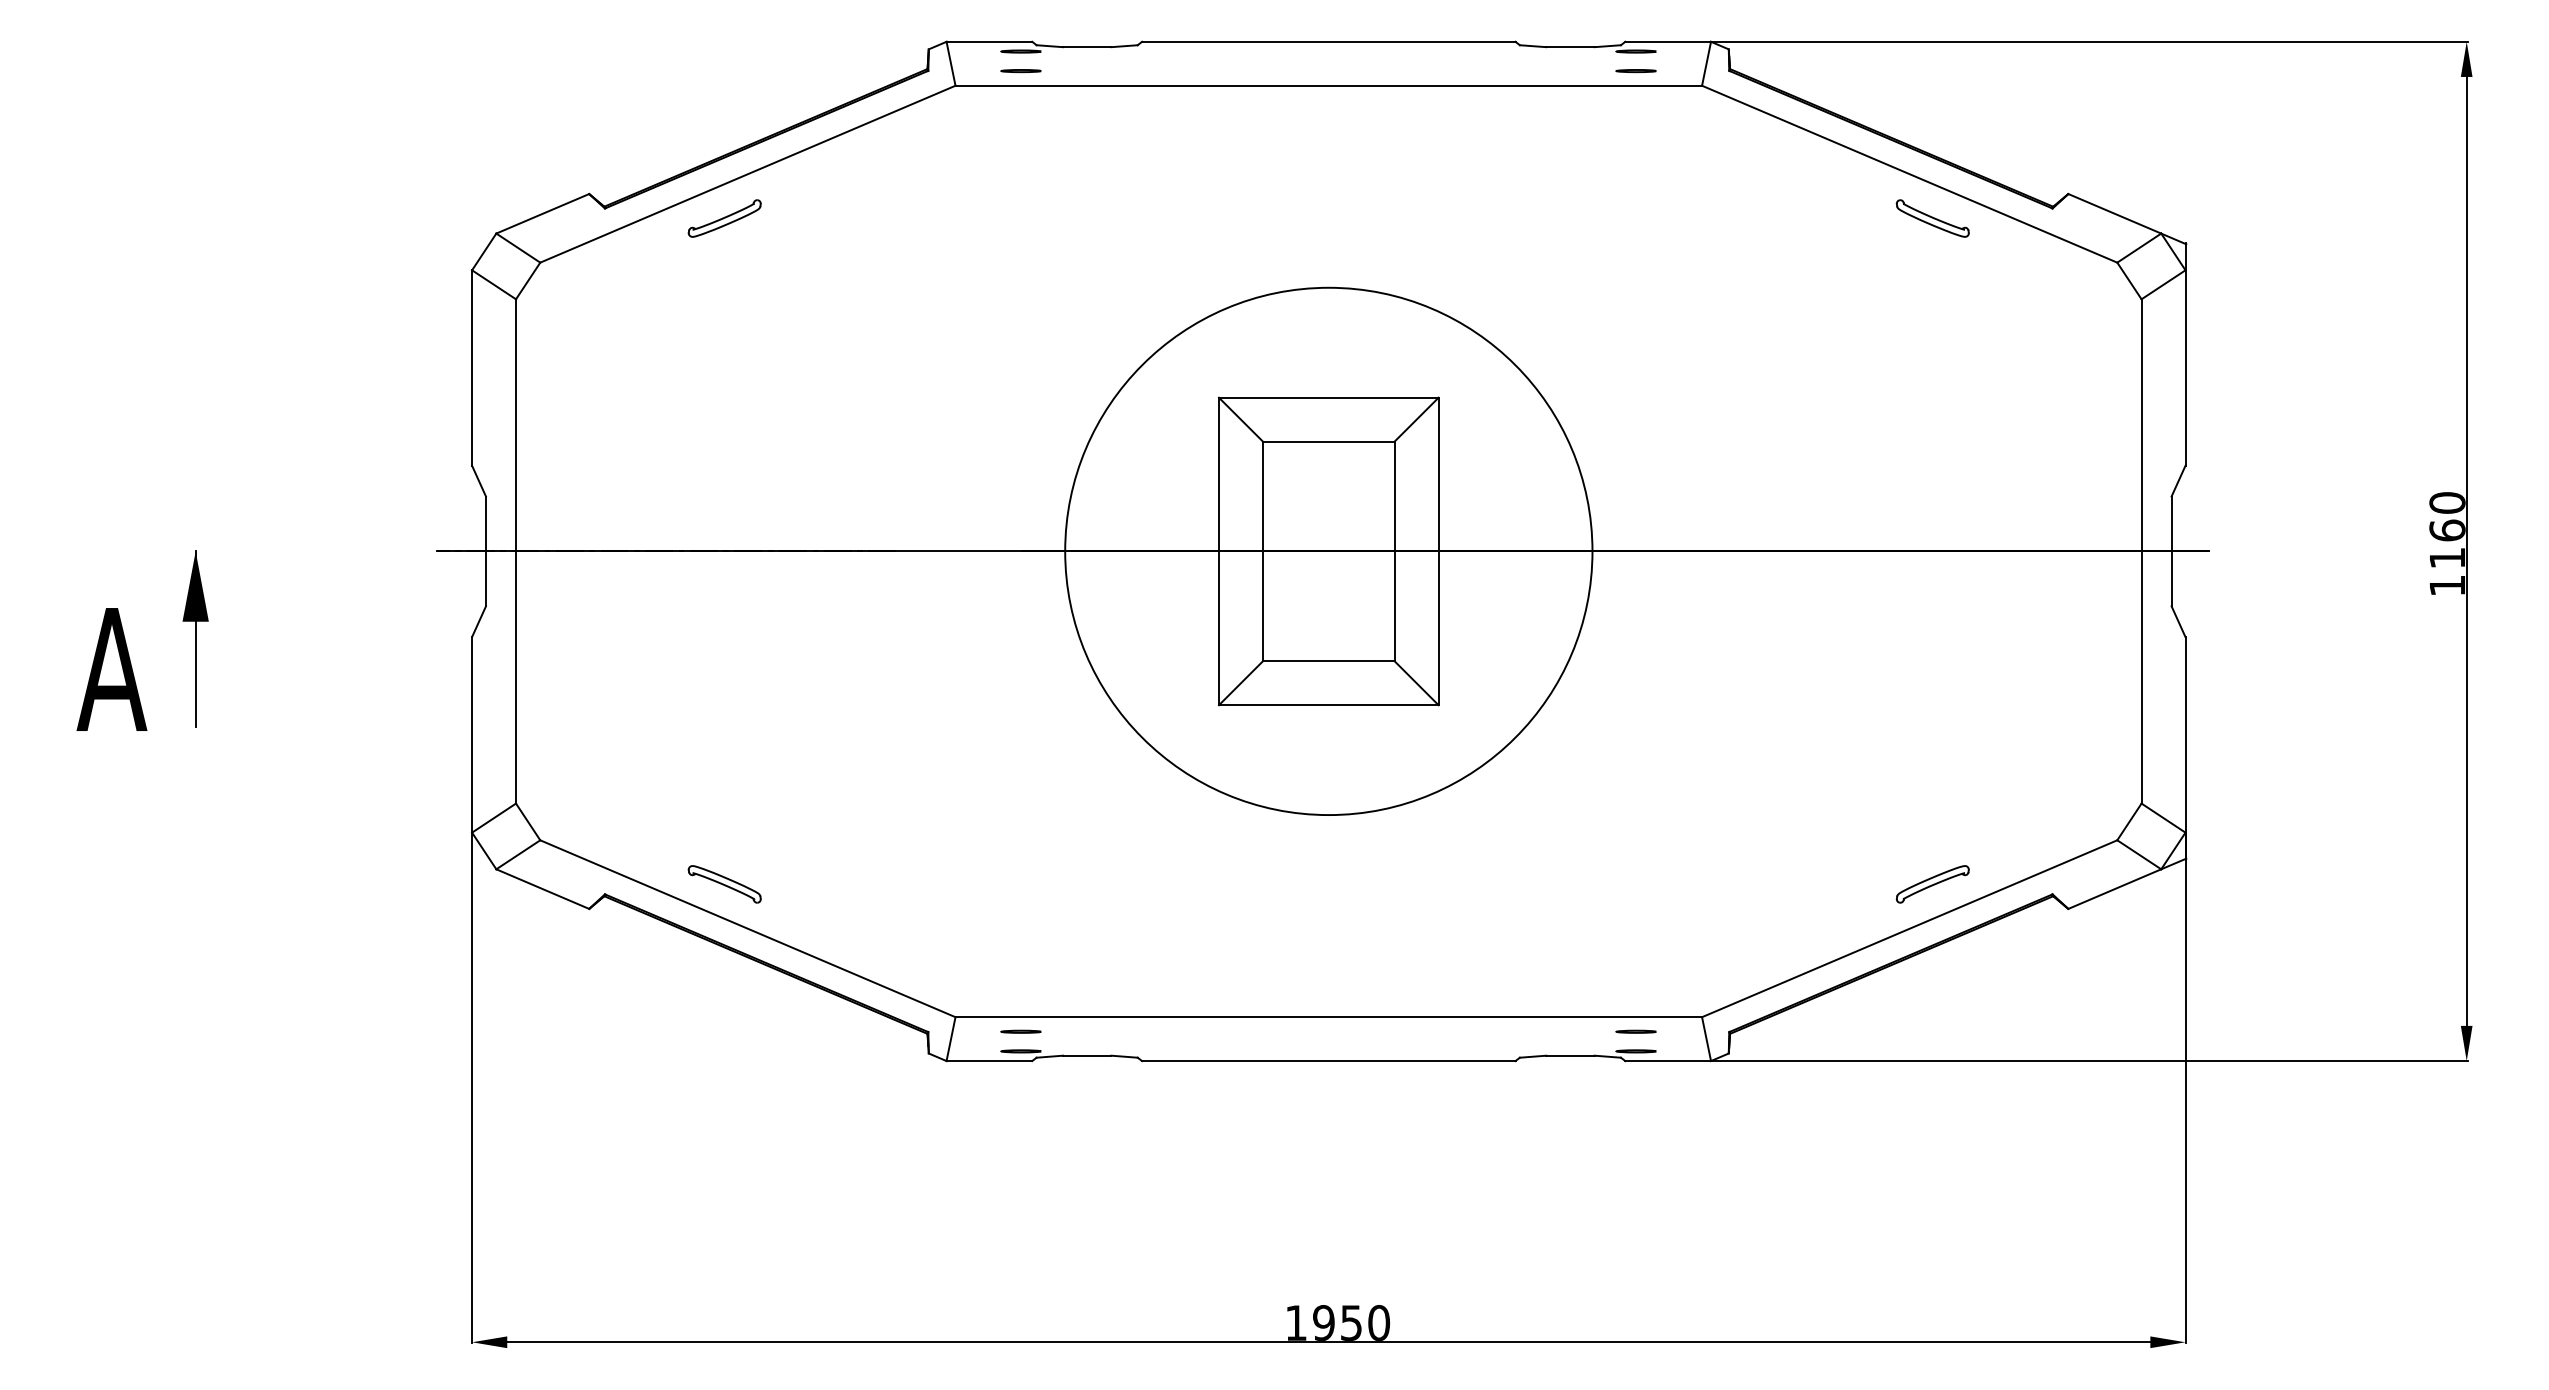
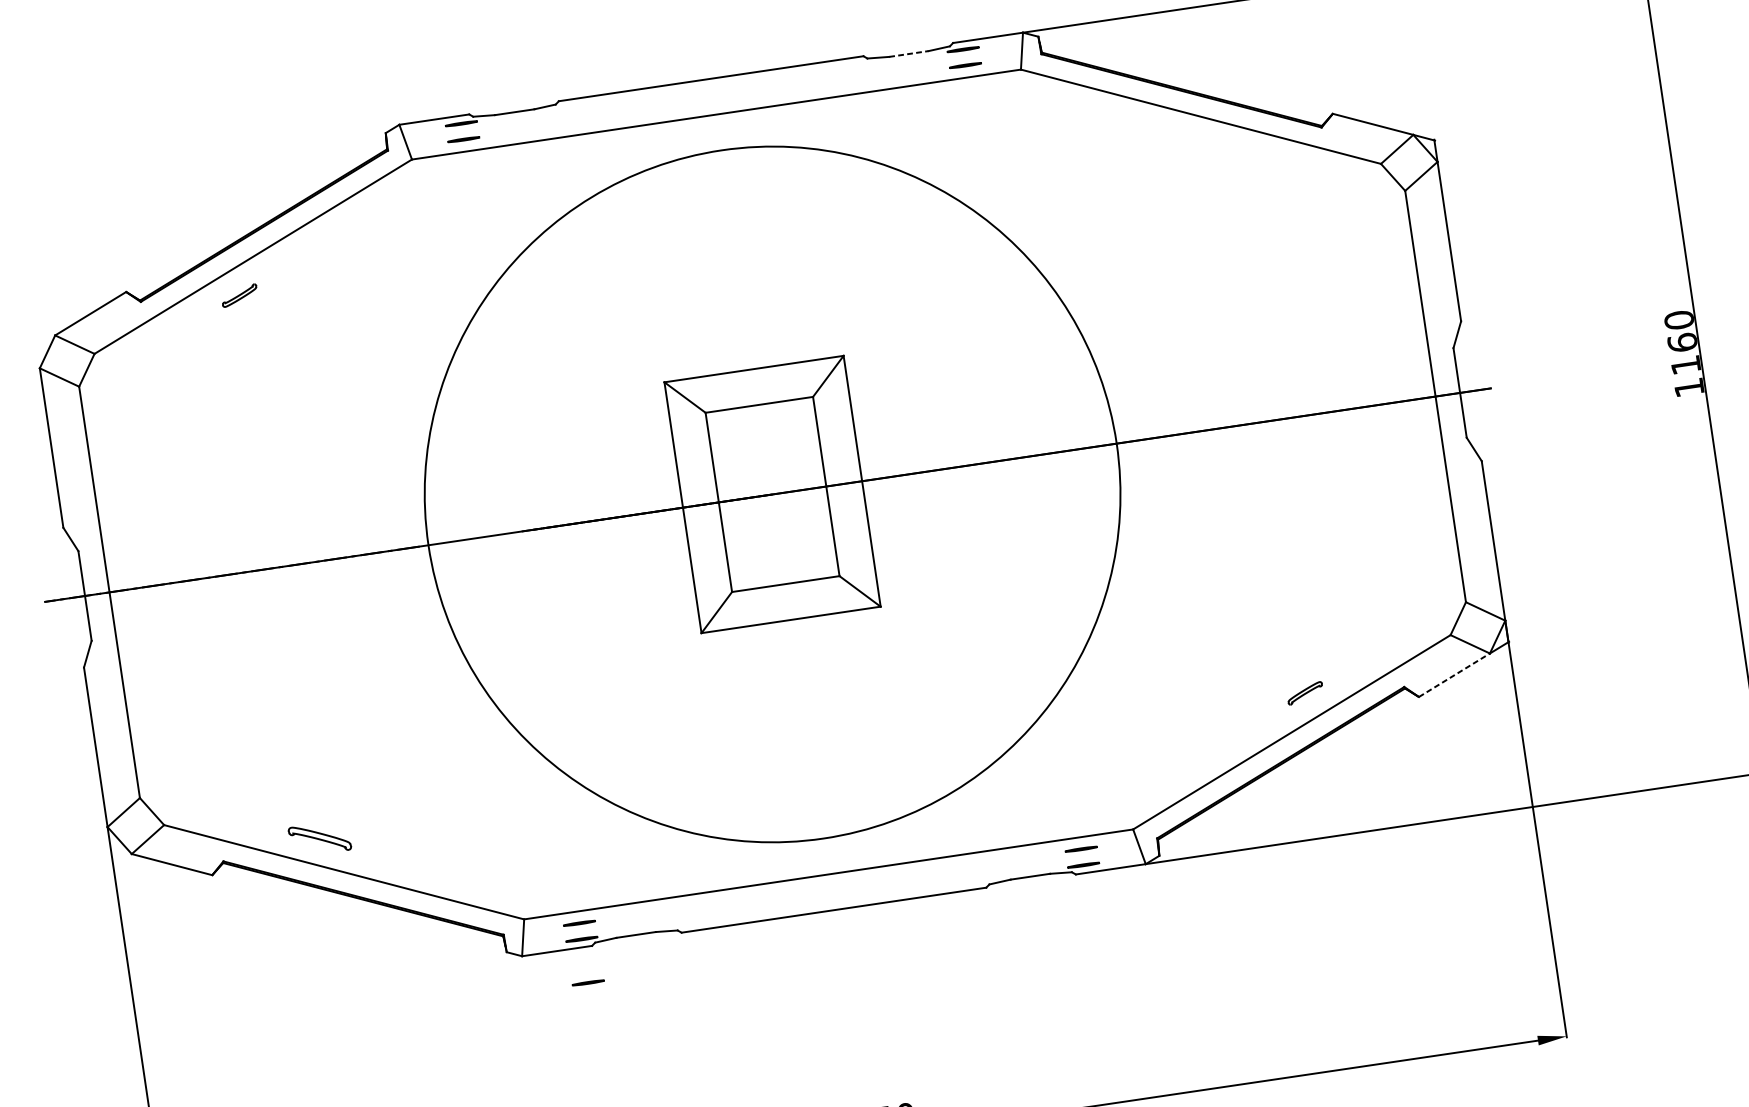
line: (1570, 47) -> (909, 54), solid -> dashed
part: (724, 218) -> (239, 295), size x0.6
part: (1932, 218) -> (1224, 150), removed
circle: (1328, 551) -> (772, 494), size x1.6
part: (1932, 884) -> (1305, 693), size x0.6
line: (2115, 888) -> (1454, 674), solid -> dashed
line: (1020, 1104) -> (587, 982), added

